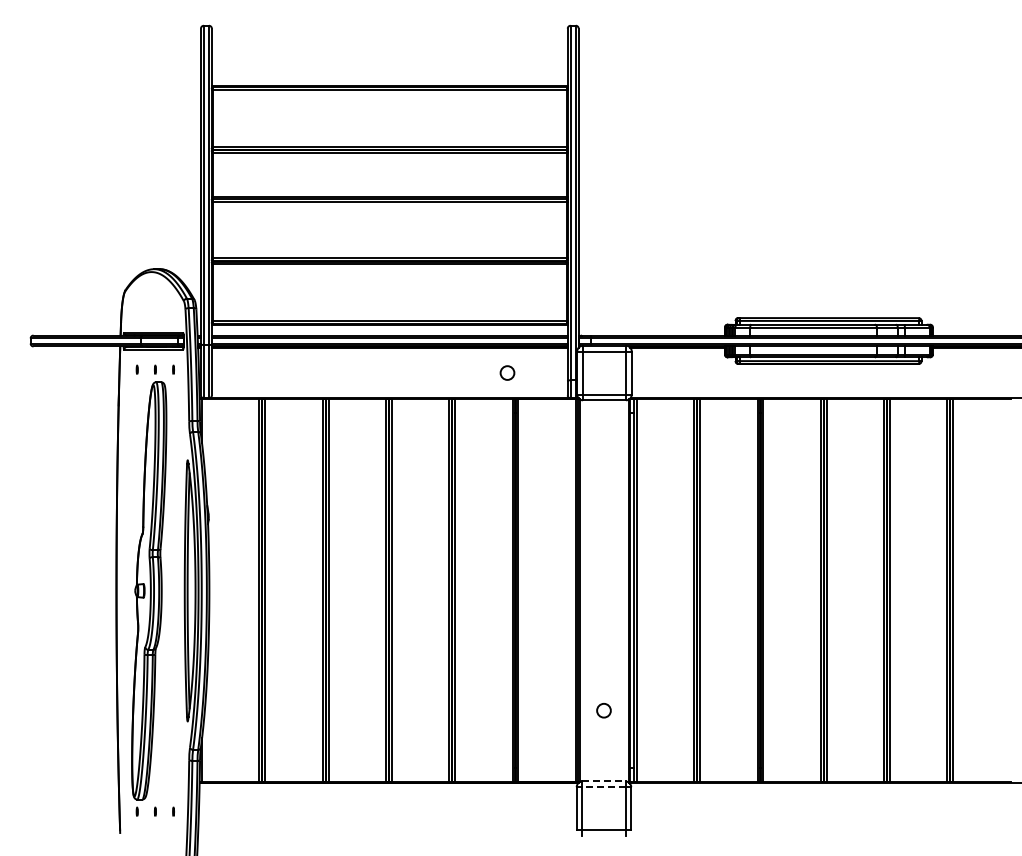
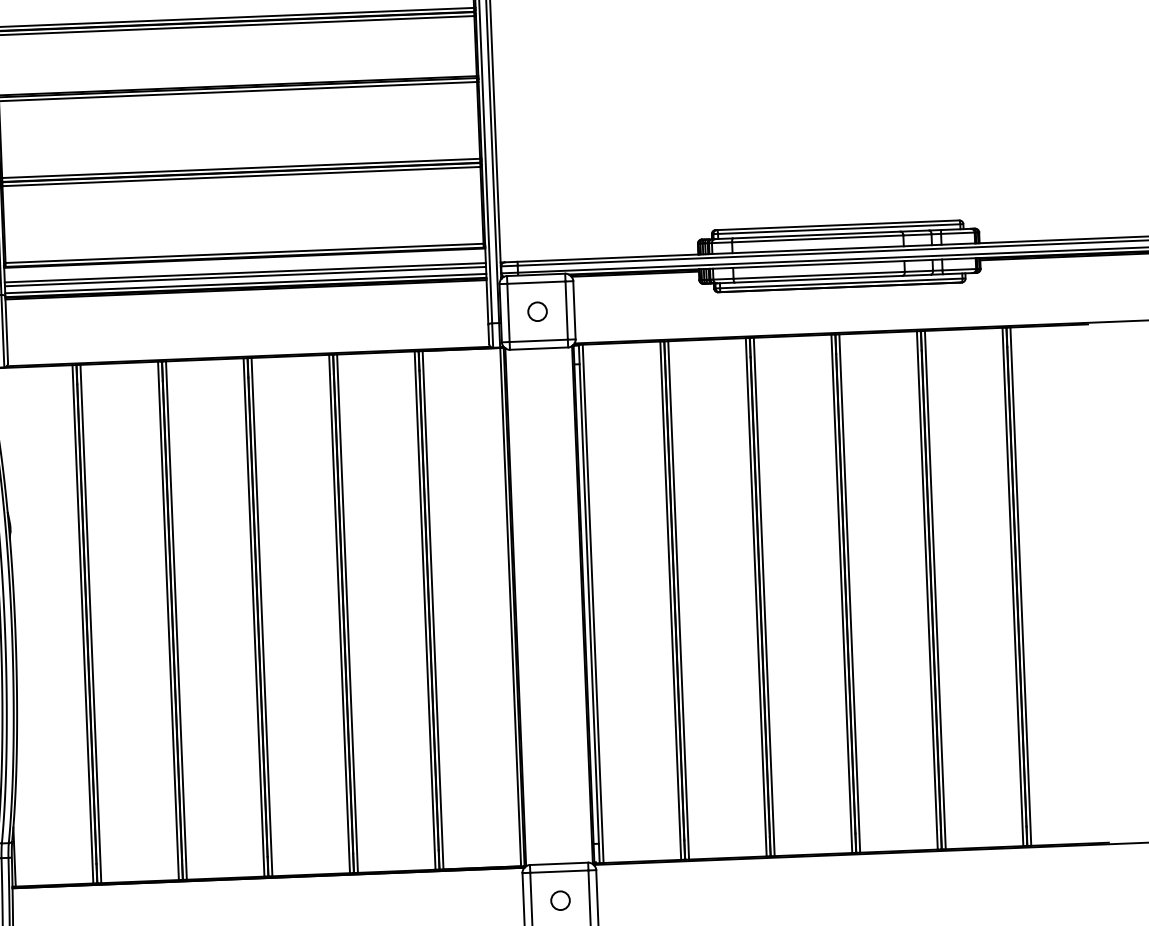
circle: (507, 372) -> (537, 311), moved
circle: (603, 710) -> (559, 900), moved
line: (603, 781) -> (558, 863), dashed -> solid
line: (603, 787) -> (558, 872), dashed -> solid

